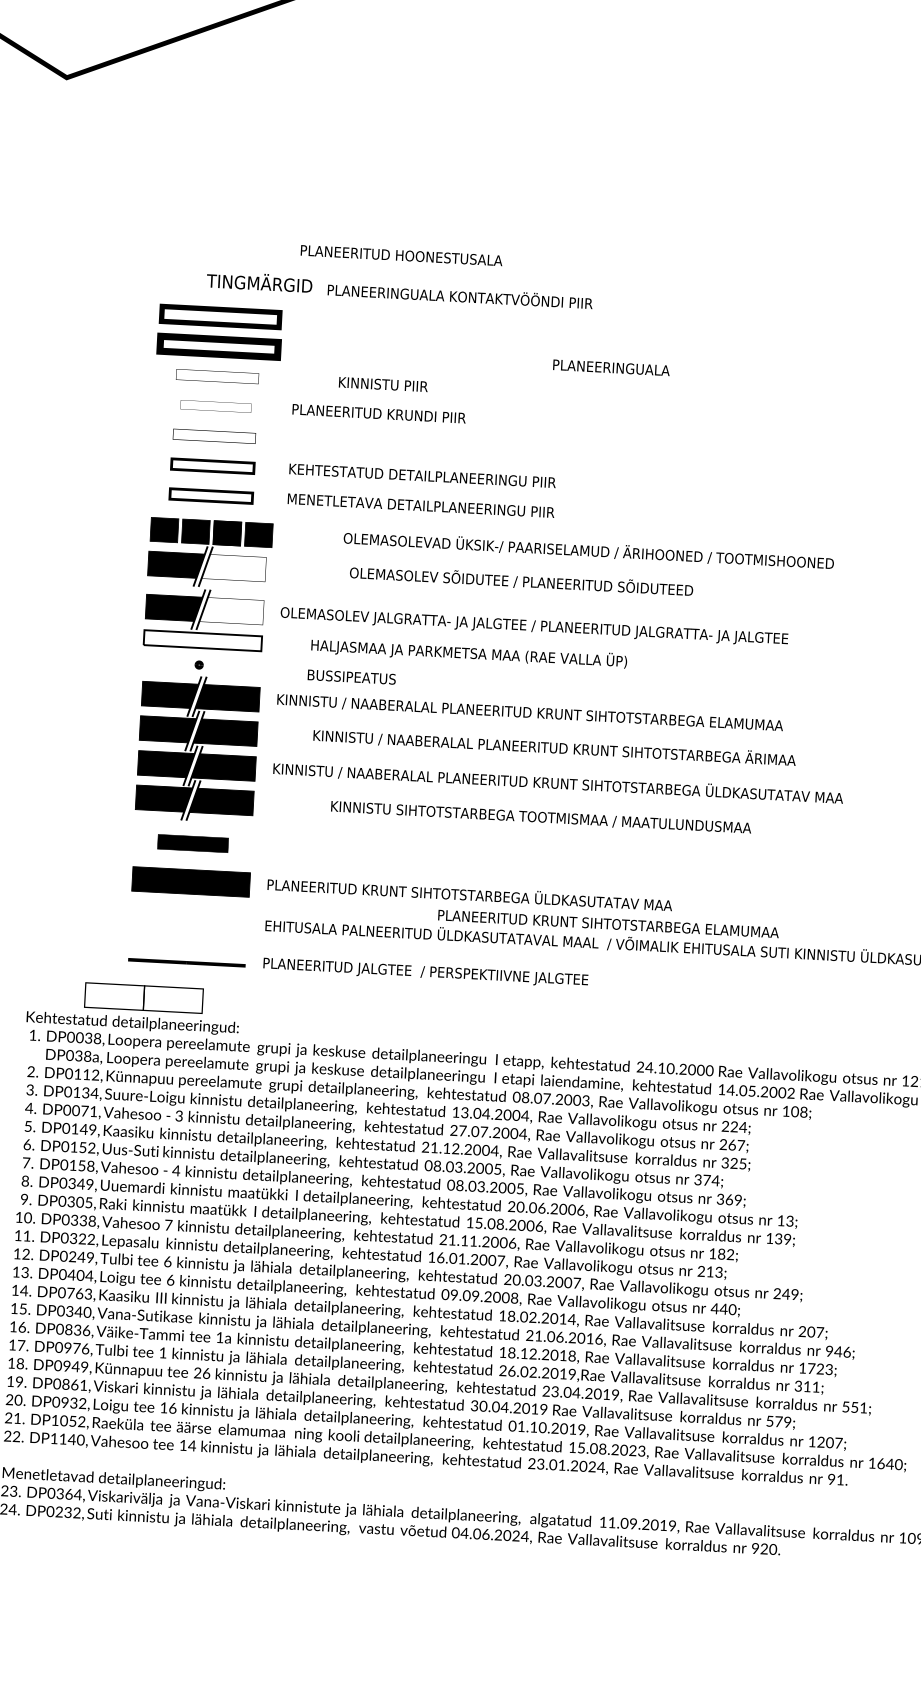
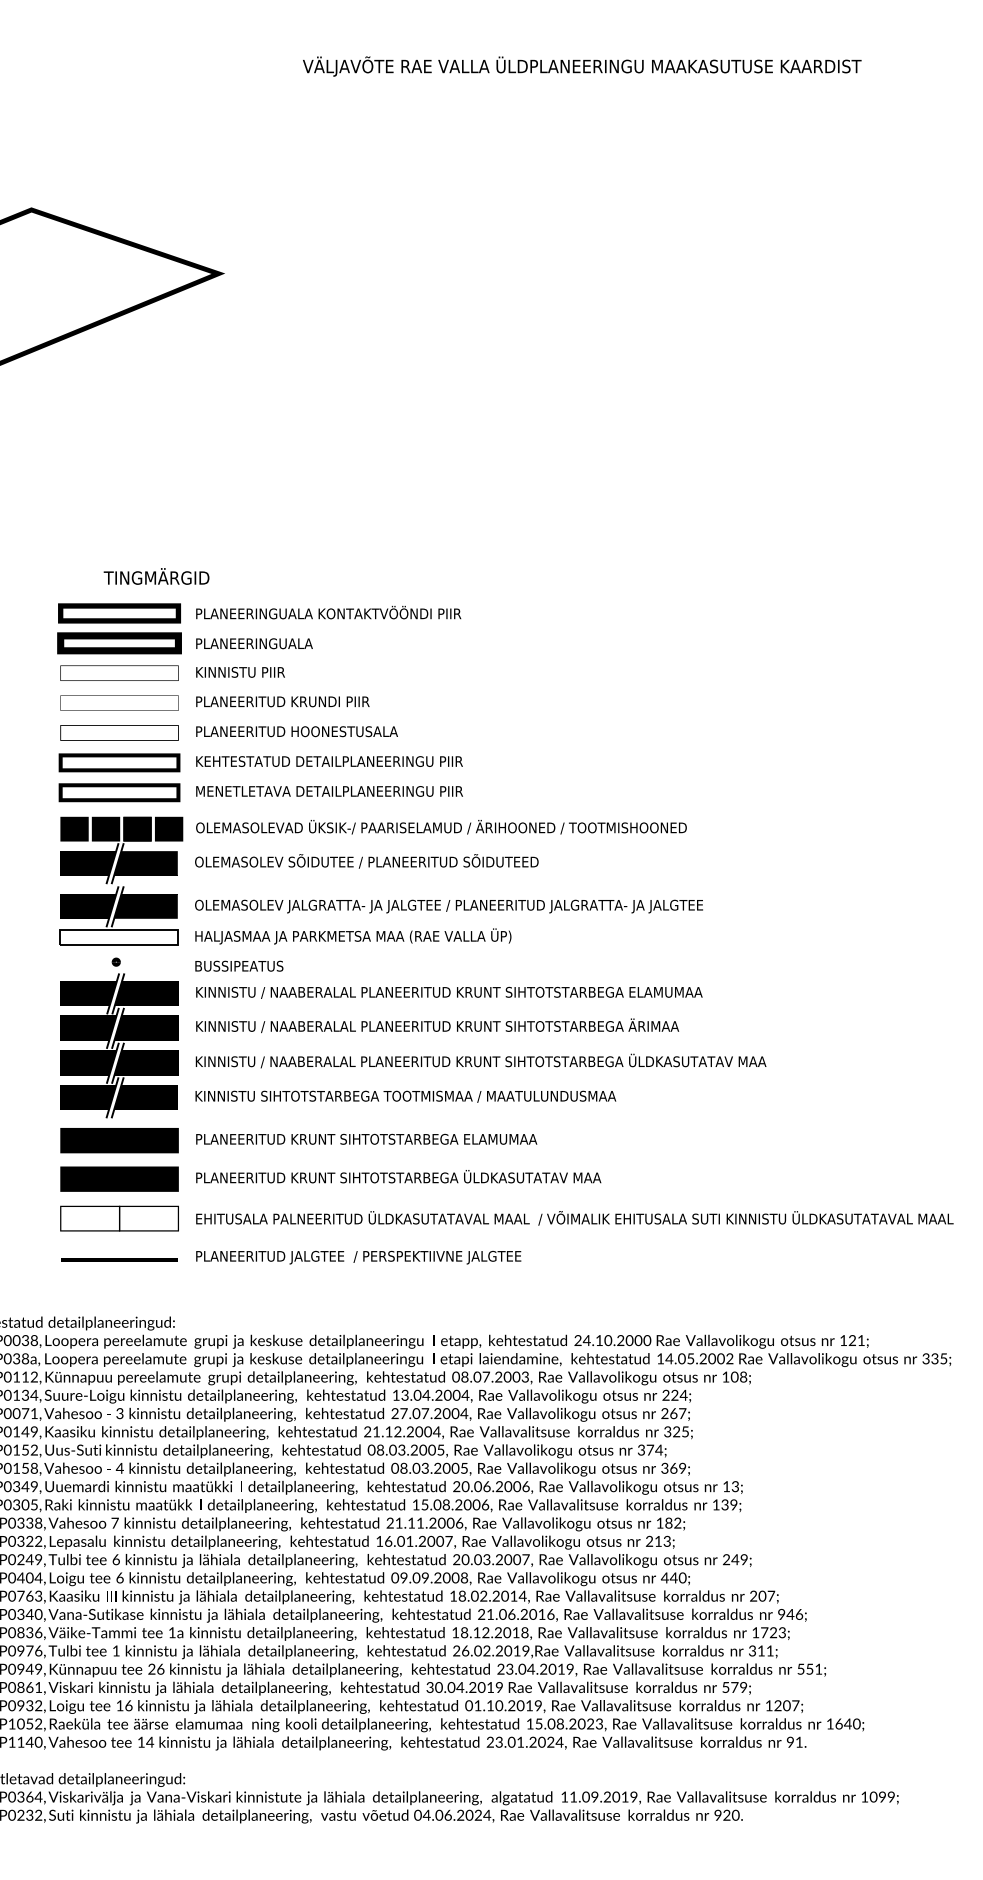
text: (401, 255) -> (296, 731), moved
text: (460, 295) -> (328, 612), moved
text: (611, 367) -> (254, 643), moved
part: (217, 375) -> (119, 672), size x1.43
text: (383, 384) -> (240, 672), moved
part: (215, 405) -> (119, 702), size x1.67
part: (214, 435) -> (119, 732), size x1.43
part: (212, 465) -> (119, 762), size x1.43
part: (211, 495) -> (119, 792), size x1.43
text: (588, 550) -> (441, 827), moved
fill: (233, 568) -> (145, 863), added
text: (521, 581) -> (366, 861), moved
fill: (231, 611) -> (145, 906), added
text: (469, 653) -> (353, 936), moved
text: (352, 676) -> (239, 965), moved
text: (554, 747) -> (437, 1025), moved
text: (540, 817) -> (405, 1096), moved
part: (193, 843) -> (119, 1140), size x1.67
text: (608, 923) -> (366, 1138), moved
part: (143, 997) -> (119, 1218), moved

